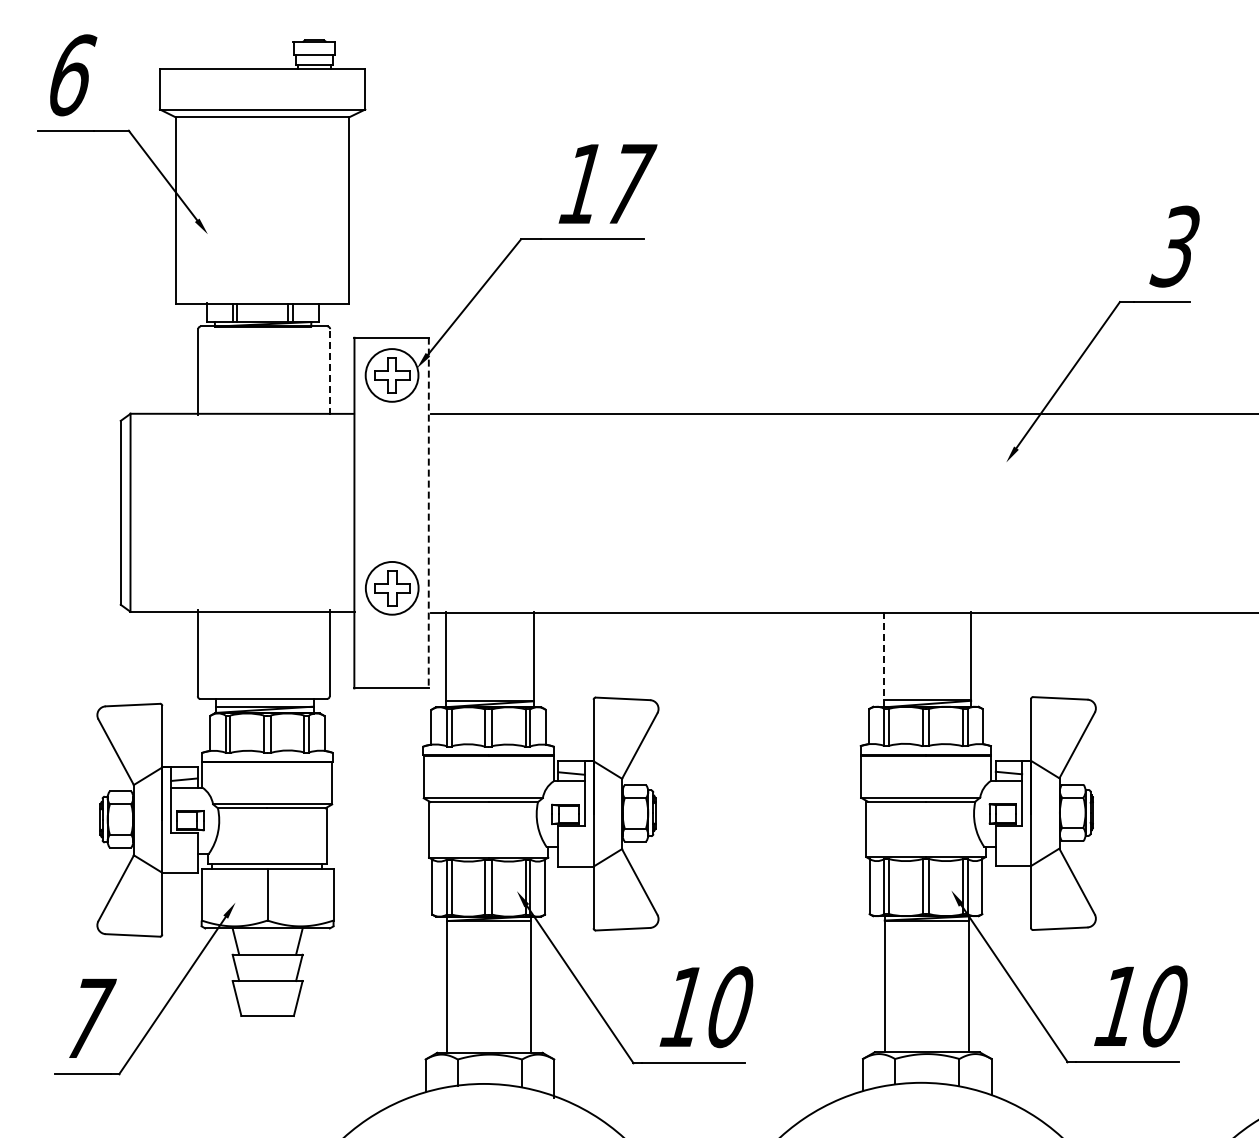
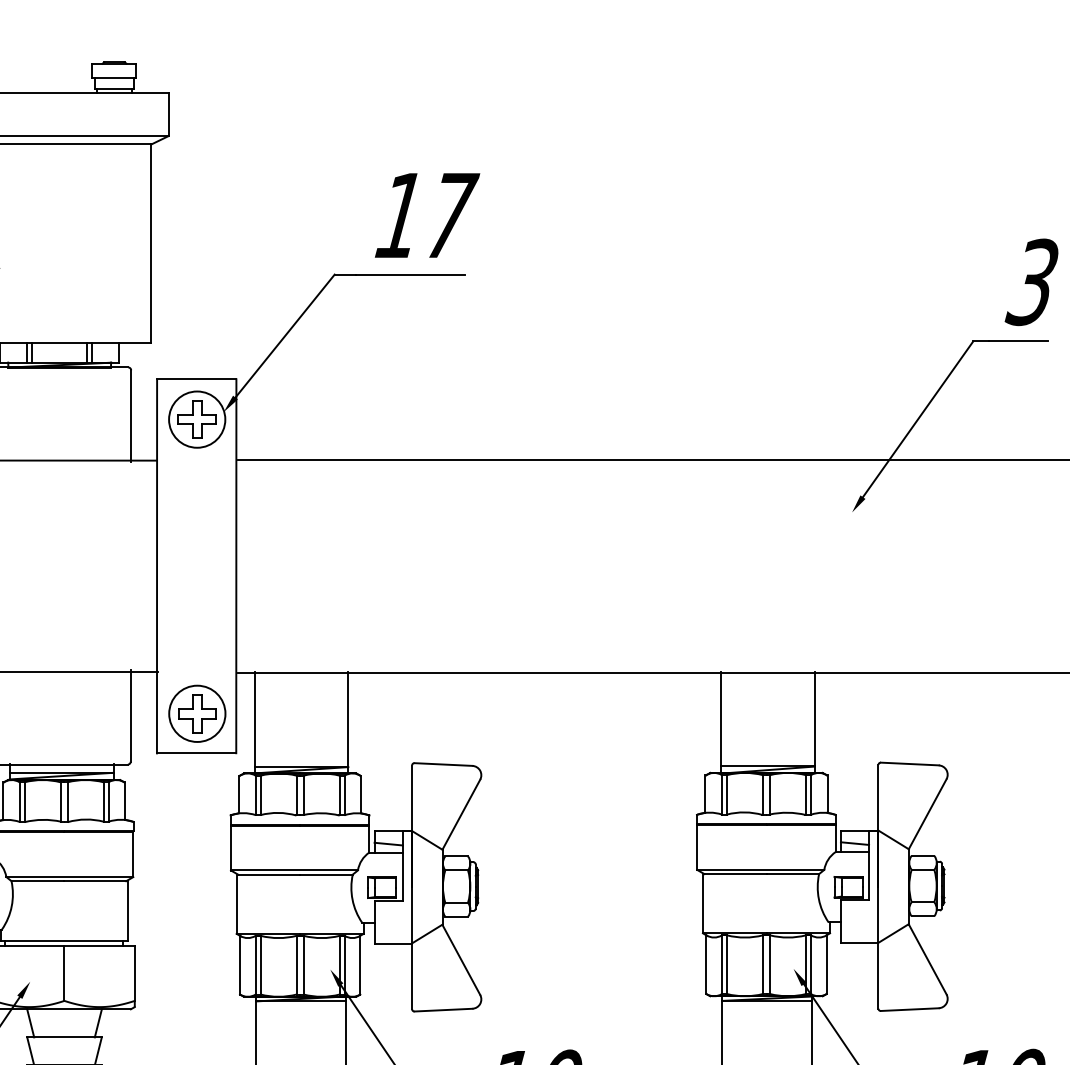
line: (330, 371) -> (131, 415), dashed -> solid
line: (428, 513) -> (236, 566), dashed -> solid
part: (392, 588) -> (197, 714), moved
line: (883, 659) -> (721, 722), dashed -> solid

